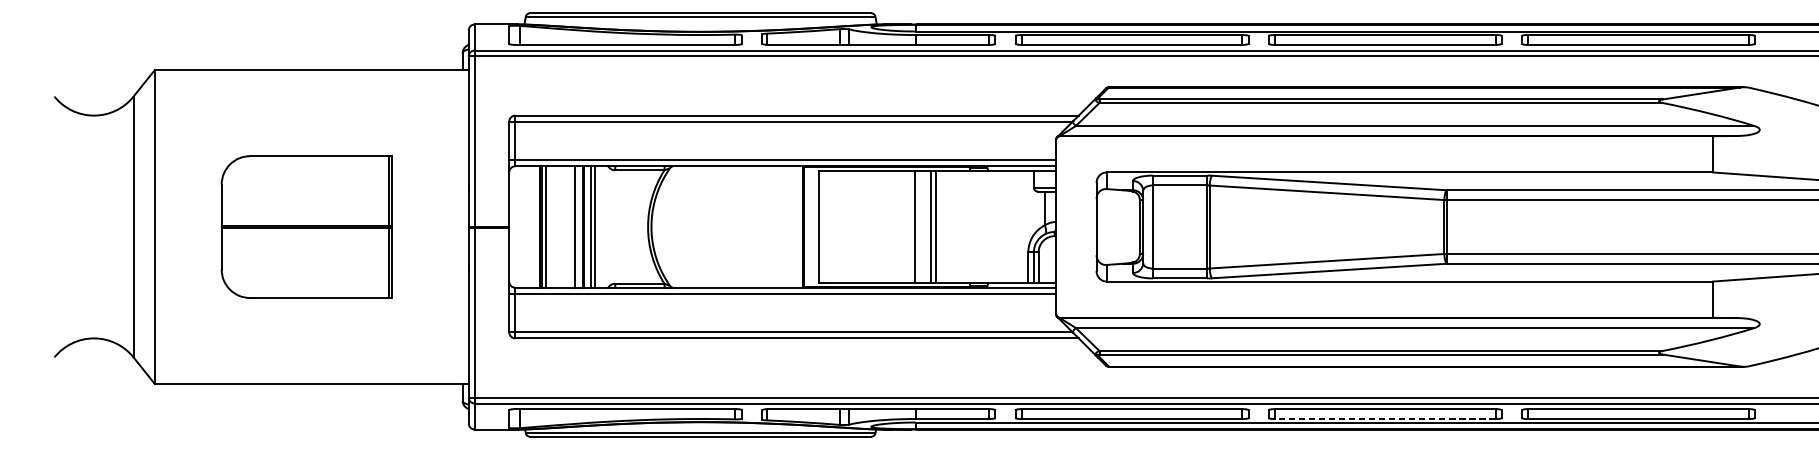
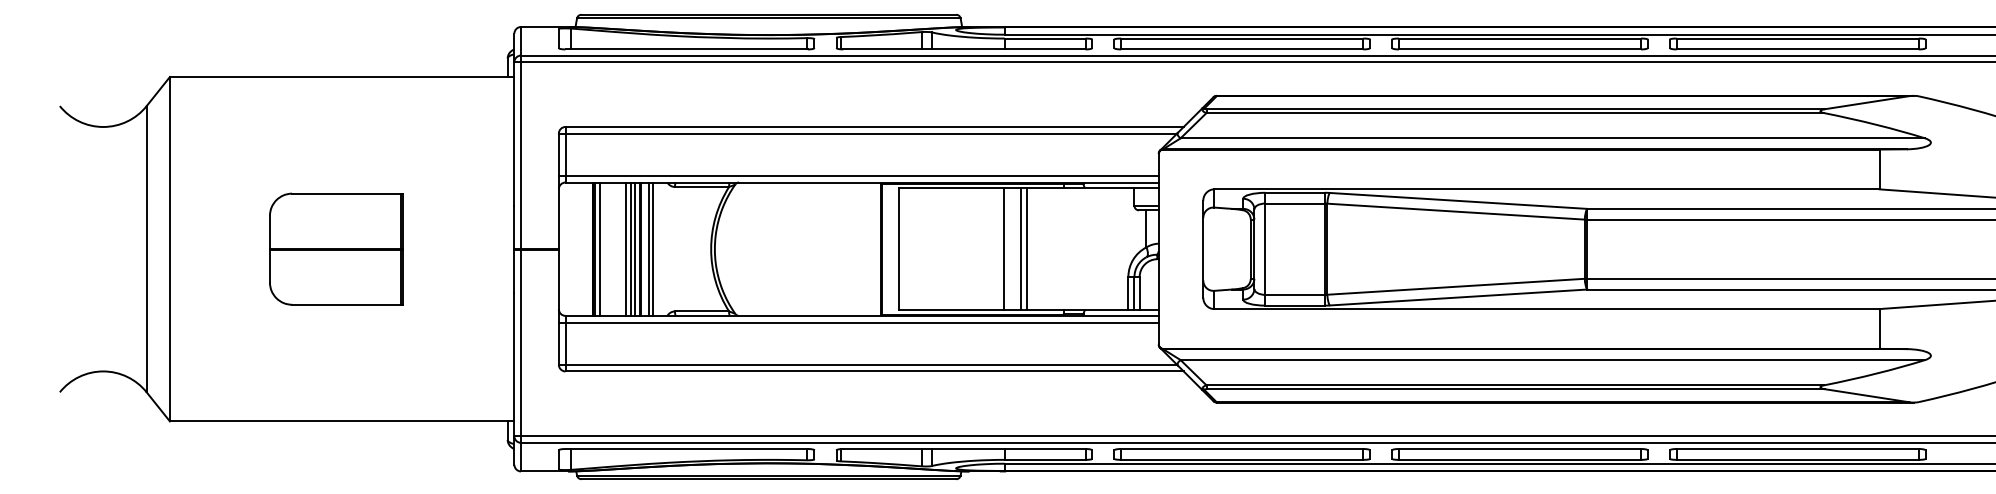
part: (306, 226) -> (336, 248), size x0.71
line: (570, 226) -> (625, 248), added
line: (579, 226) -> (635, 248), added
line: (1384, 418) -> (1519, 459), dashed -> solid

